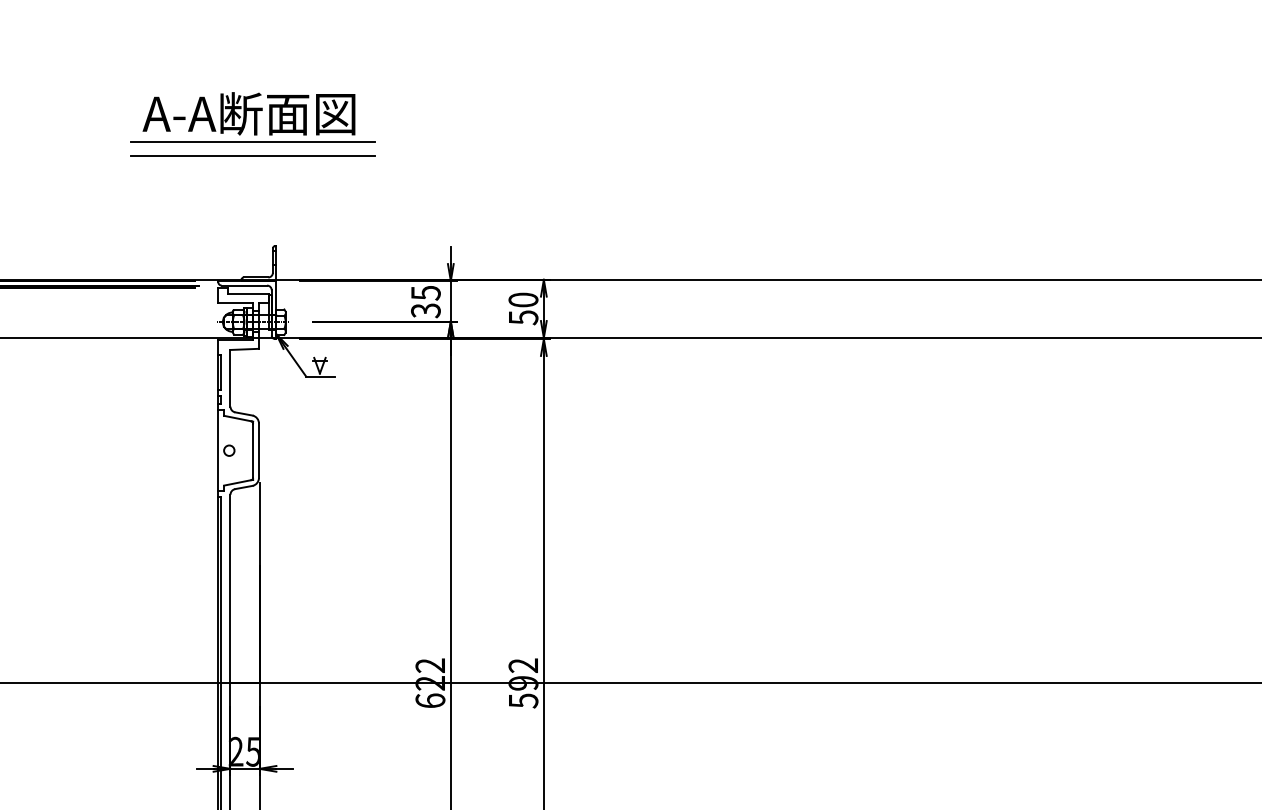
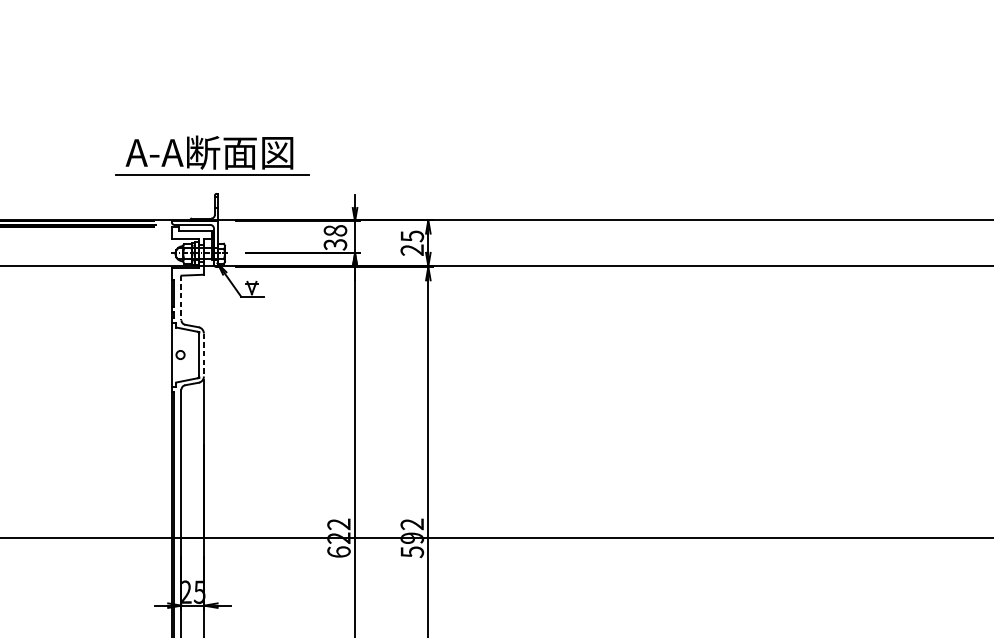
part: (252, 117) -> (212, 155), moved
line: (252, 155) -> (198, 122), removed
text: (425, 292) -> (335, 230), 35 -> 38
text: (523, 308) -> (412, 242), 50 -> 25
line: (230, 378) -> (181, 298), solid -> dashed
line: (258, 451) -> (203, 355), solid -> dashed

